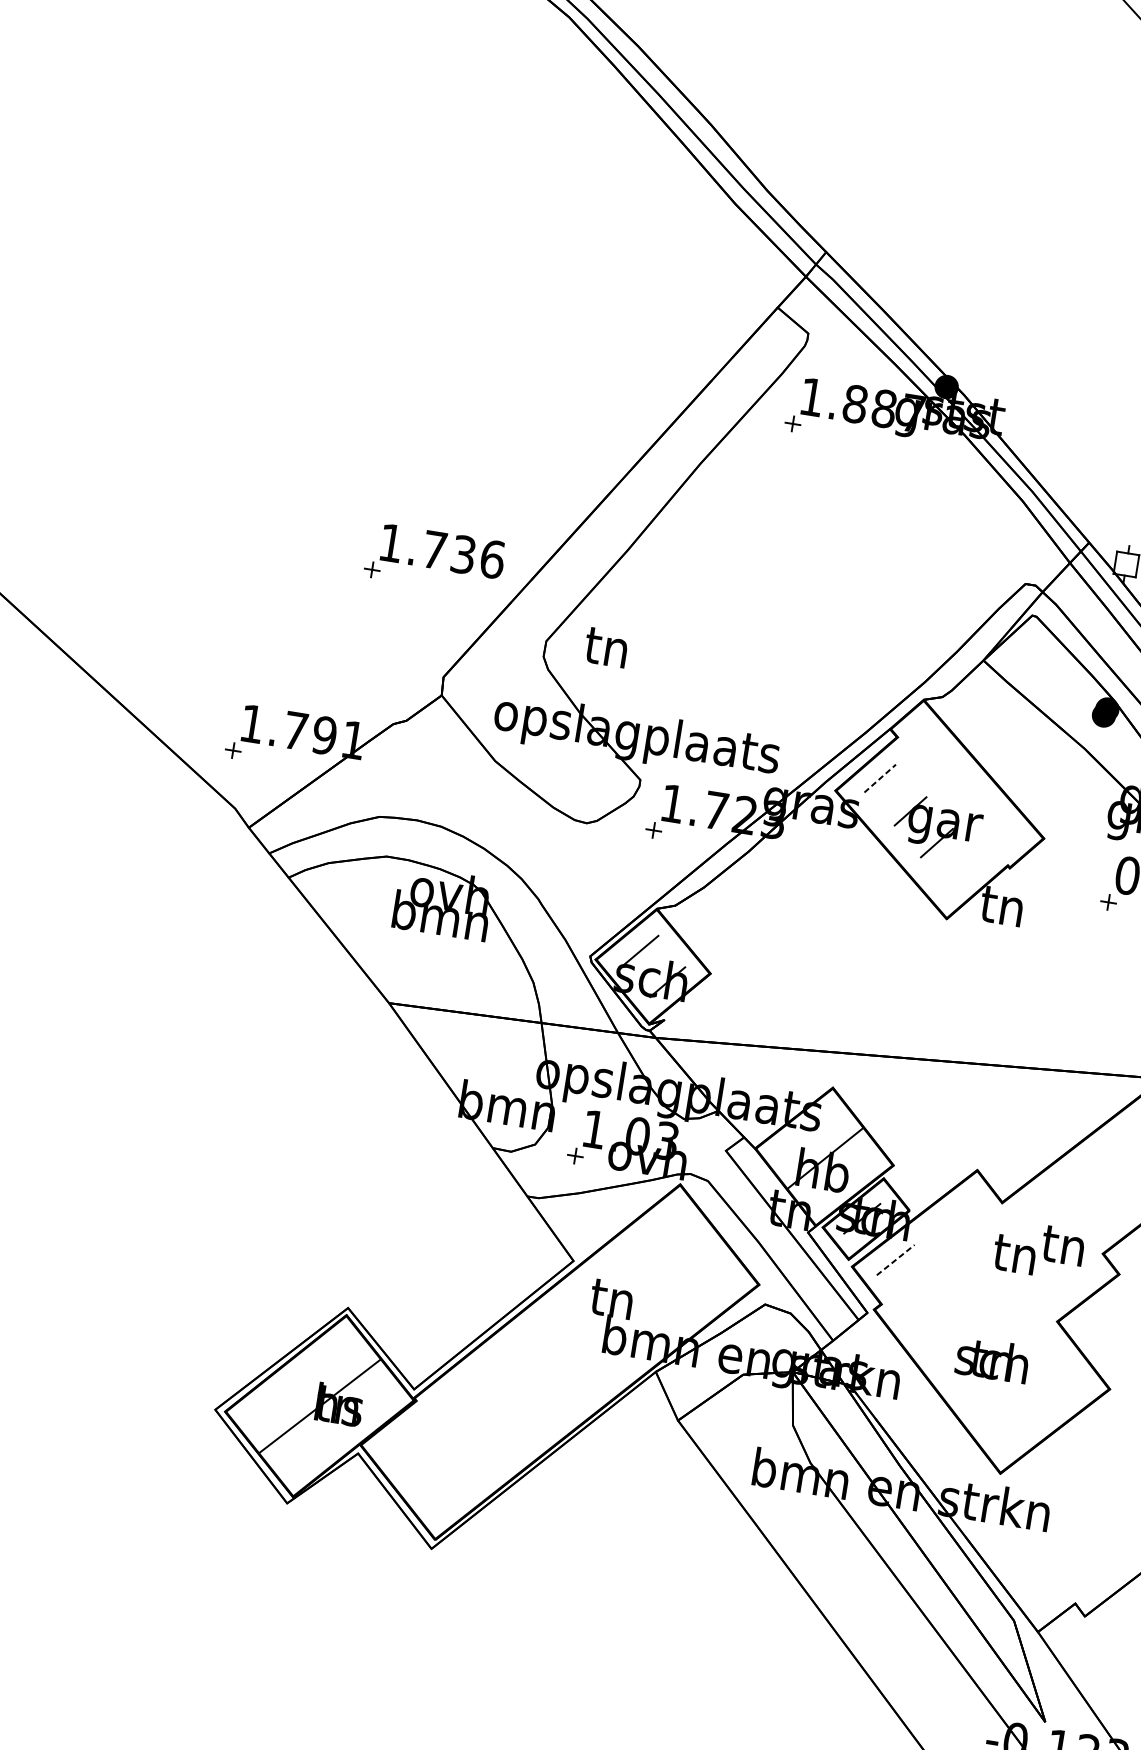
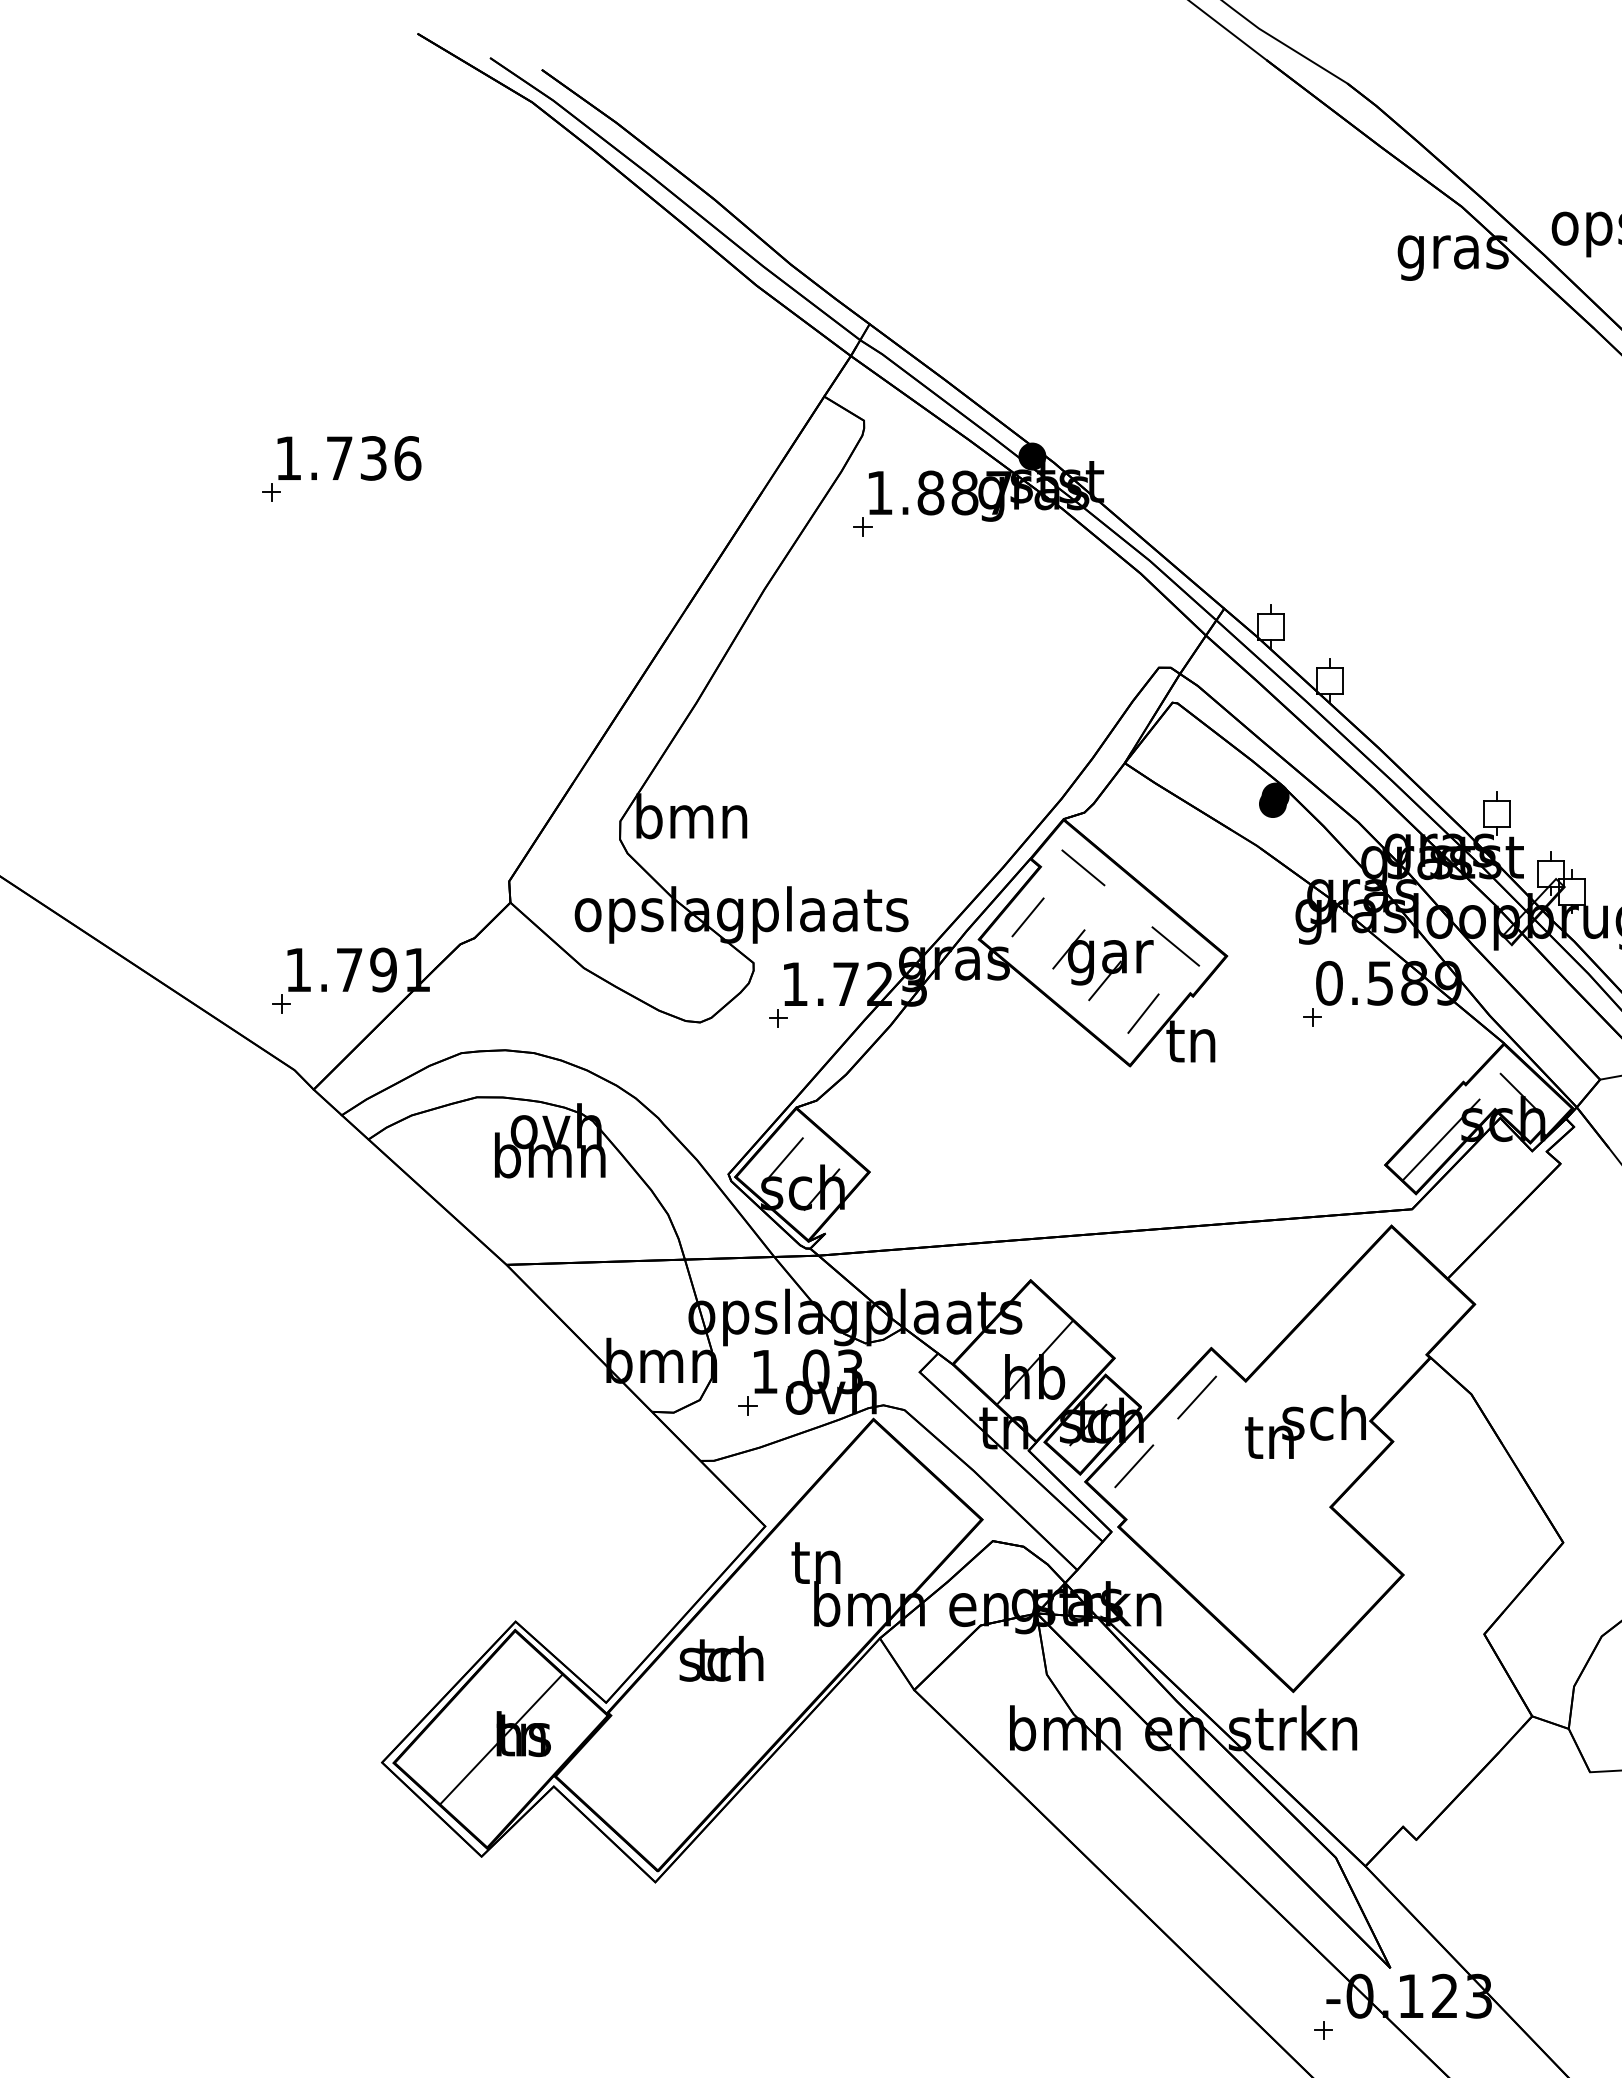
part: (434, 558) -> (341, 468), moved
text: (607, 646) -> (691, 816), tn -> bmn
line: (934, 743) -> (1083, 867), added
line: (880, 778) -> (1028, 917), dashed -> solid
line: (1001, 823) -> (1175, 946), added
line: (965, 876) -> (1143, 1013), added
line: (958, 1210) -> (1197, 1397), added
text: (1063, 1244) -> (1323, 1417), tn -> sch
line: (896, 1259) -> (1134, 1465), dashed -> solid
text: (992, 1359) -> (721, 1658), moved

